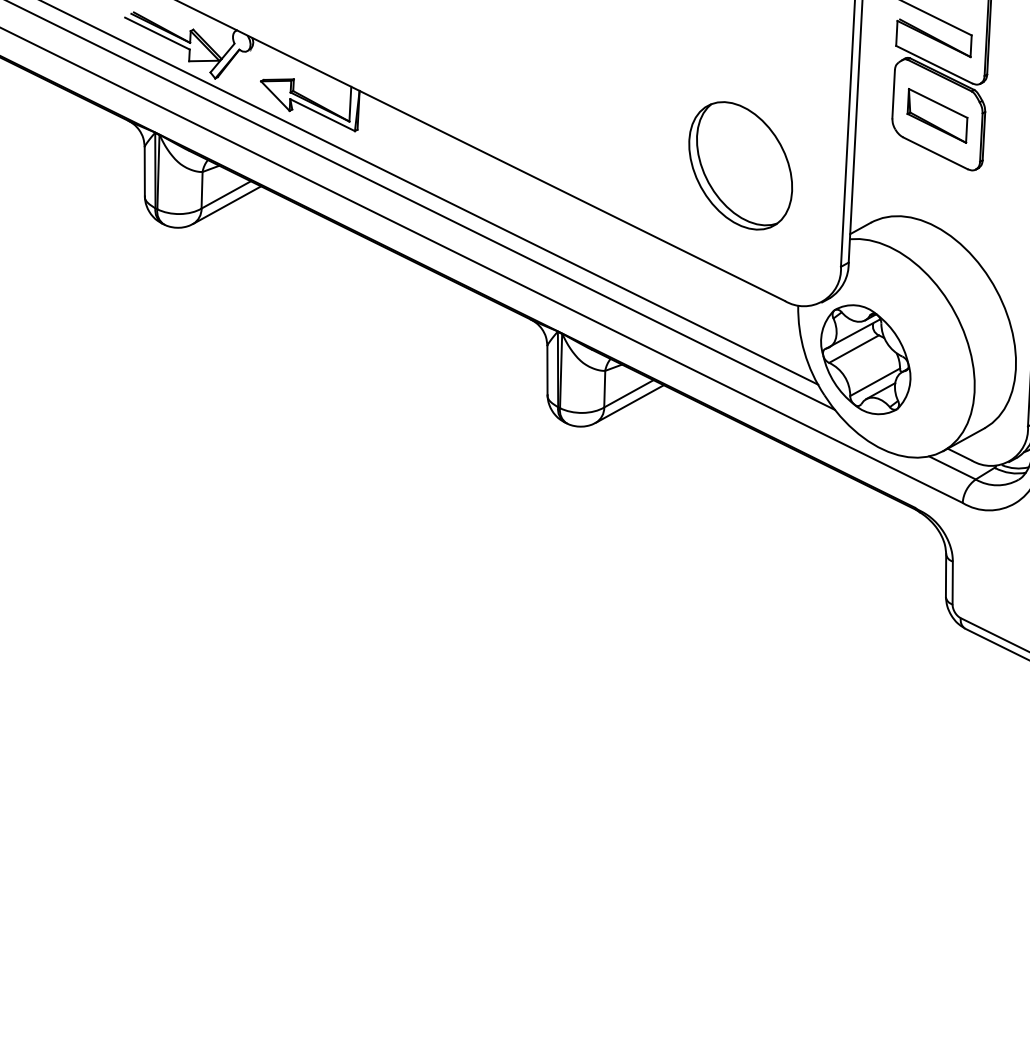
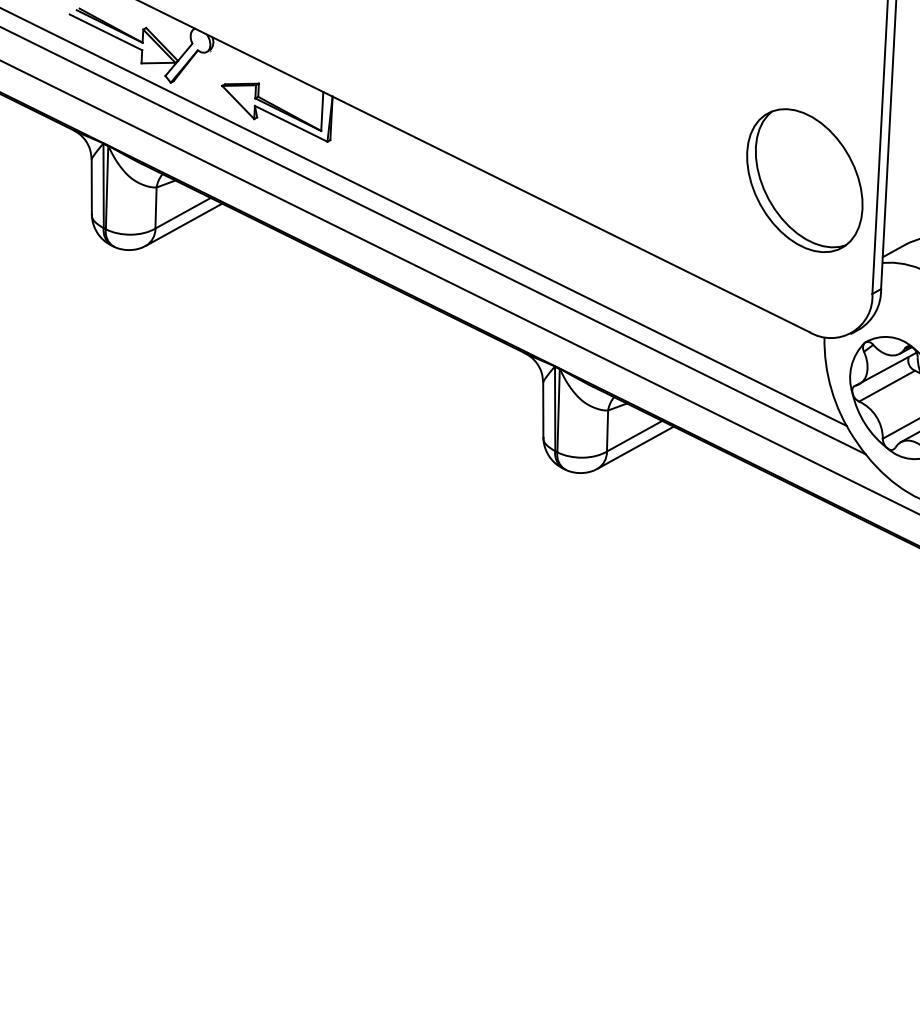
part: (740, 165) -> (804, 180), moved

